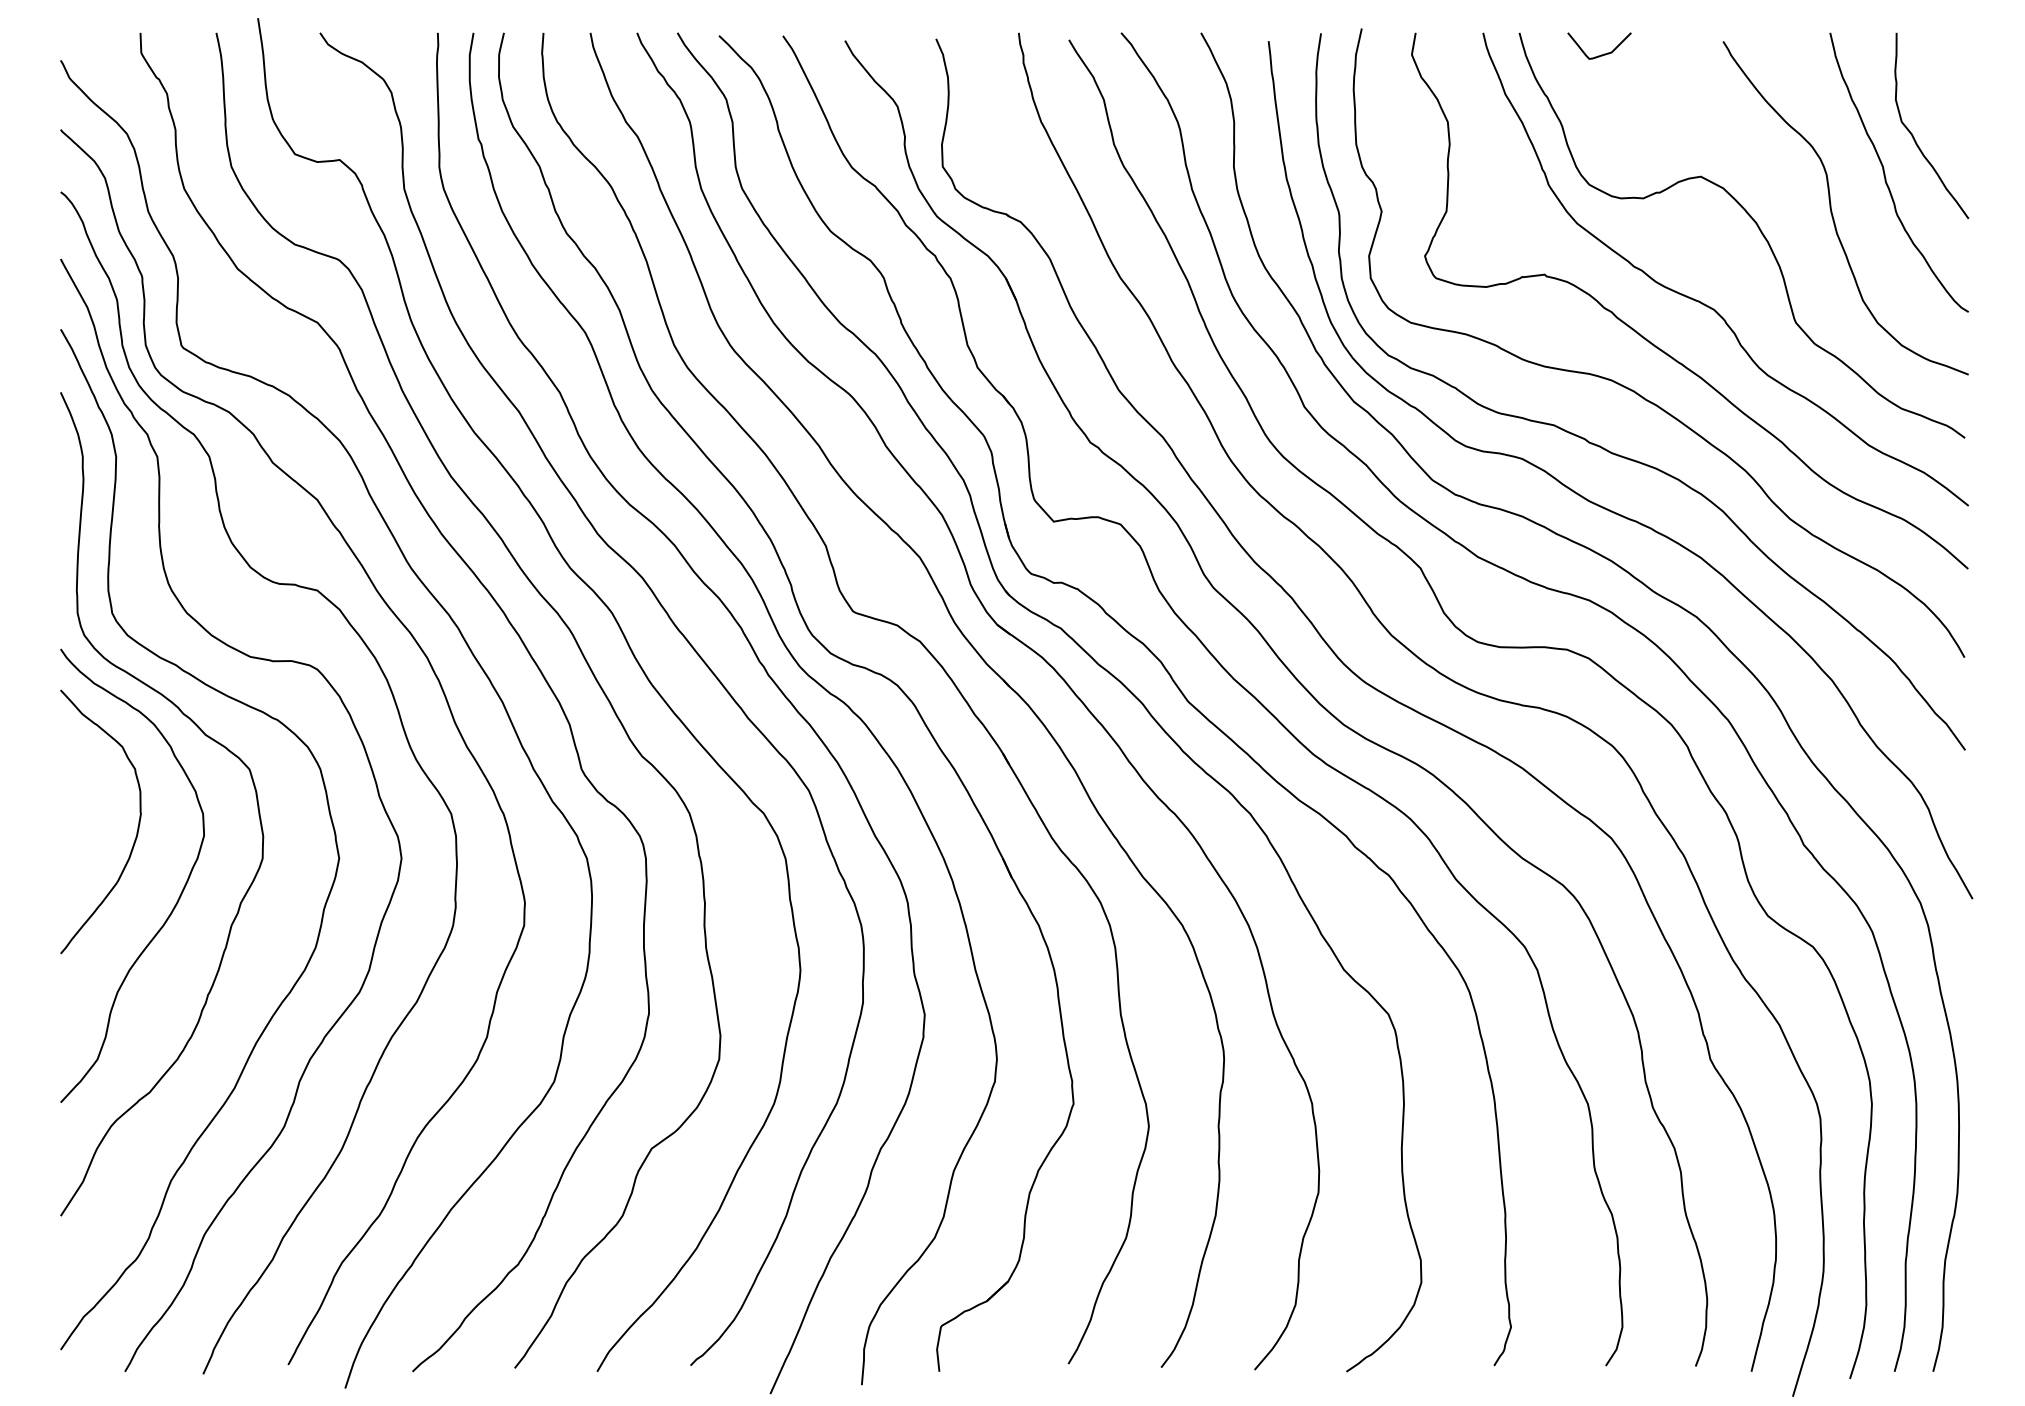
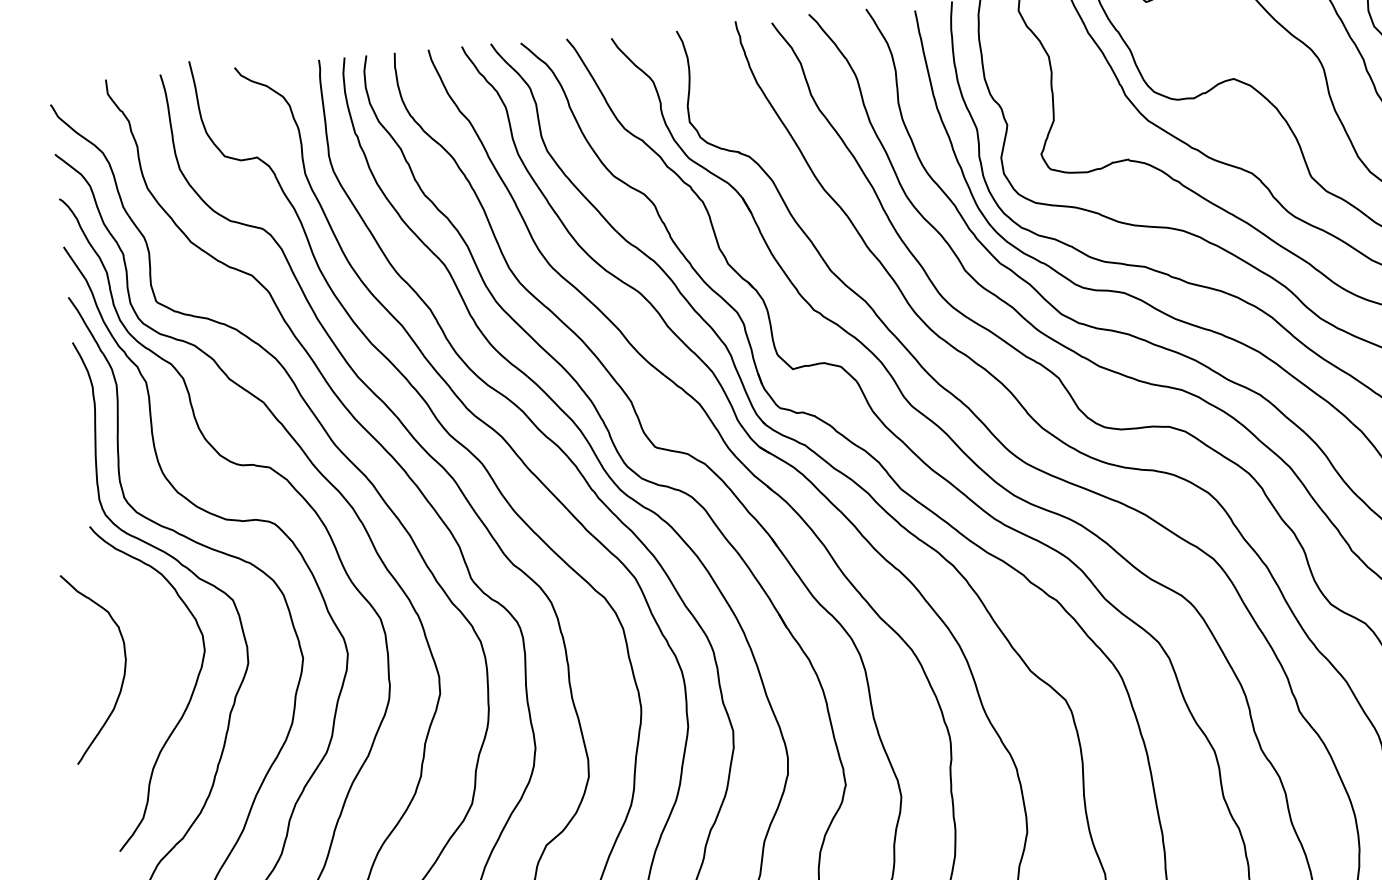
curve: (137, 826) -> (124, 668), moved

